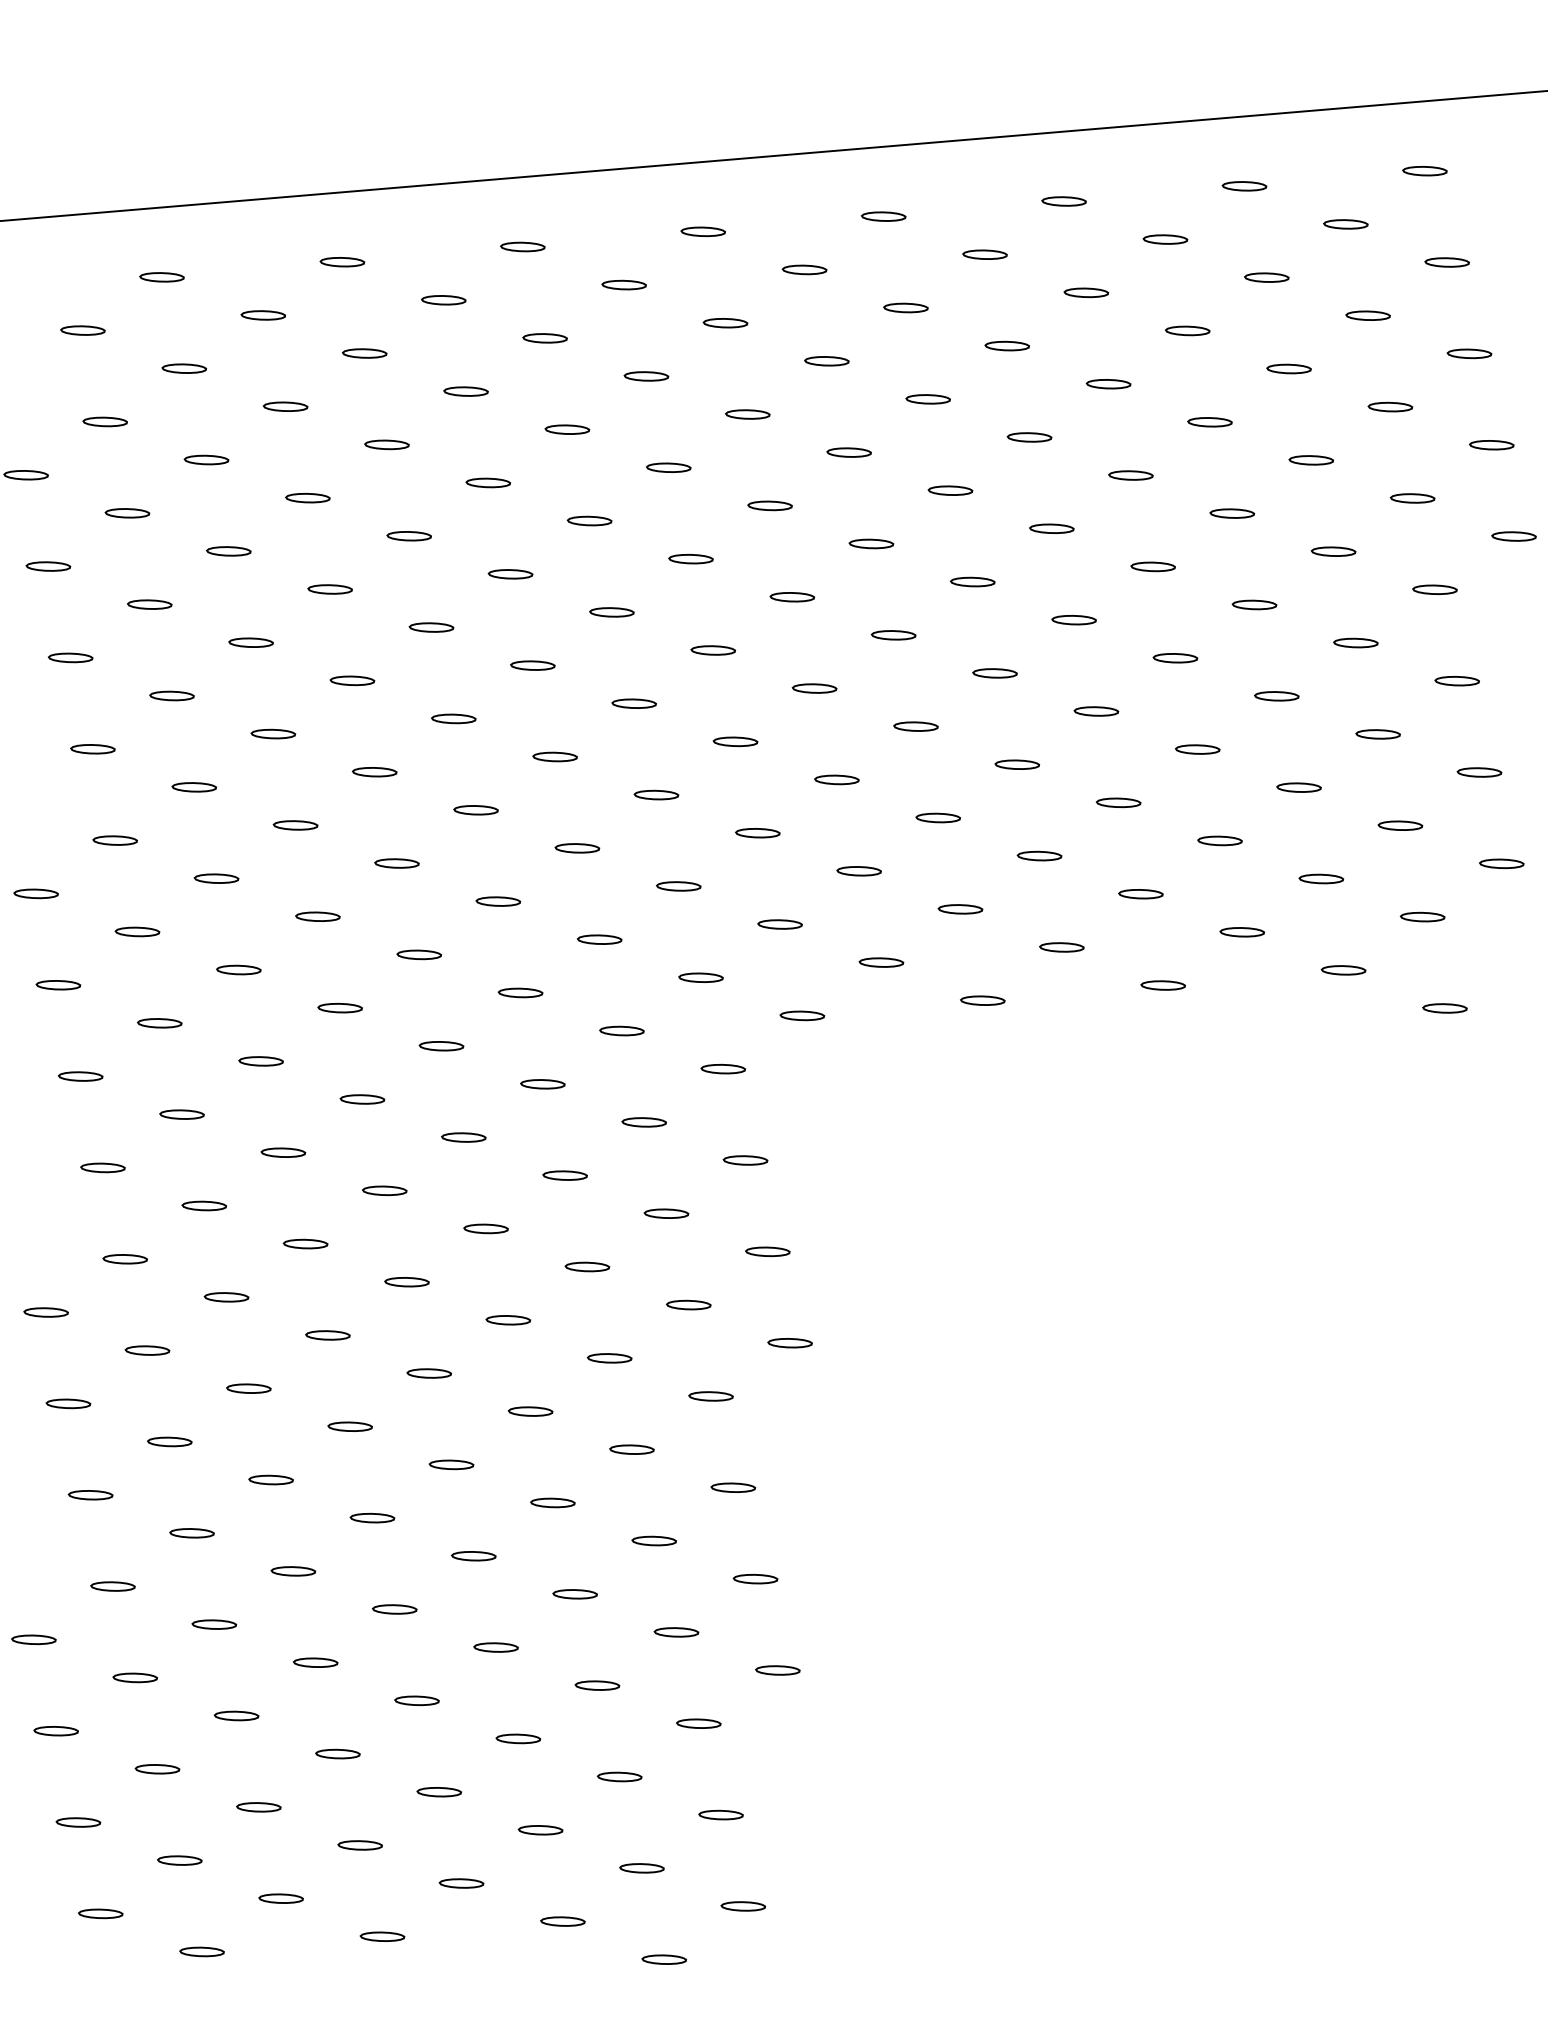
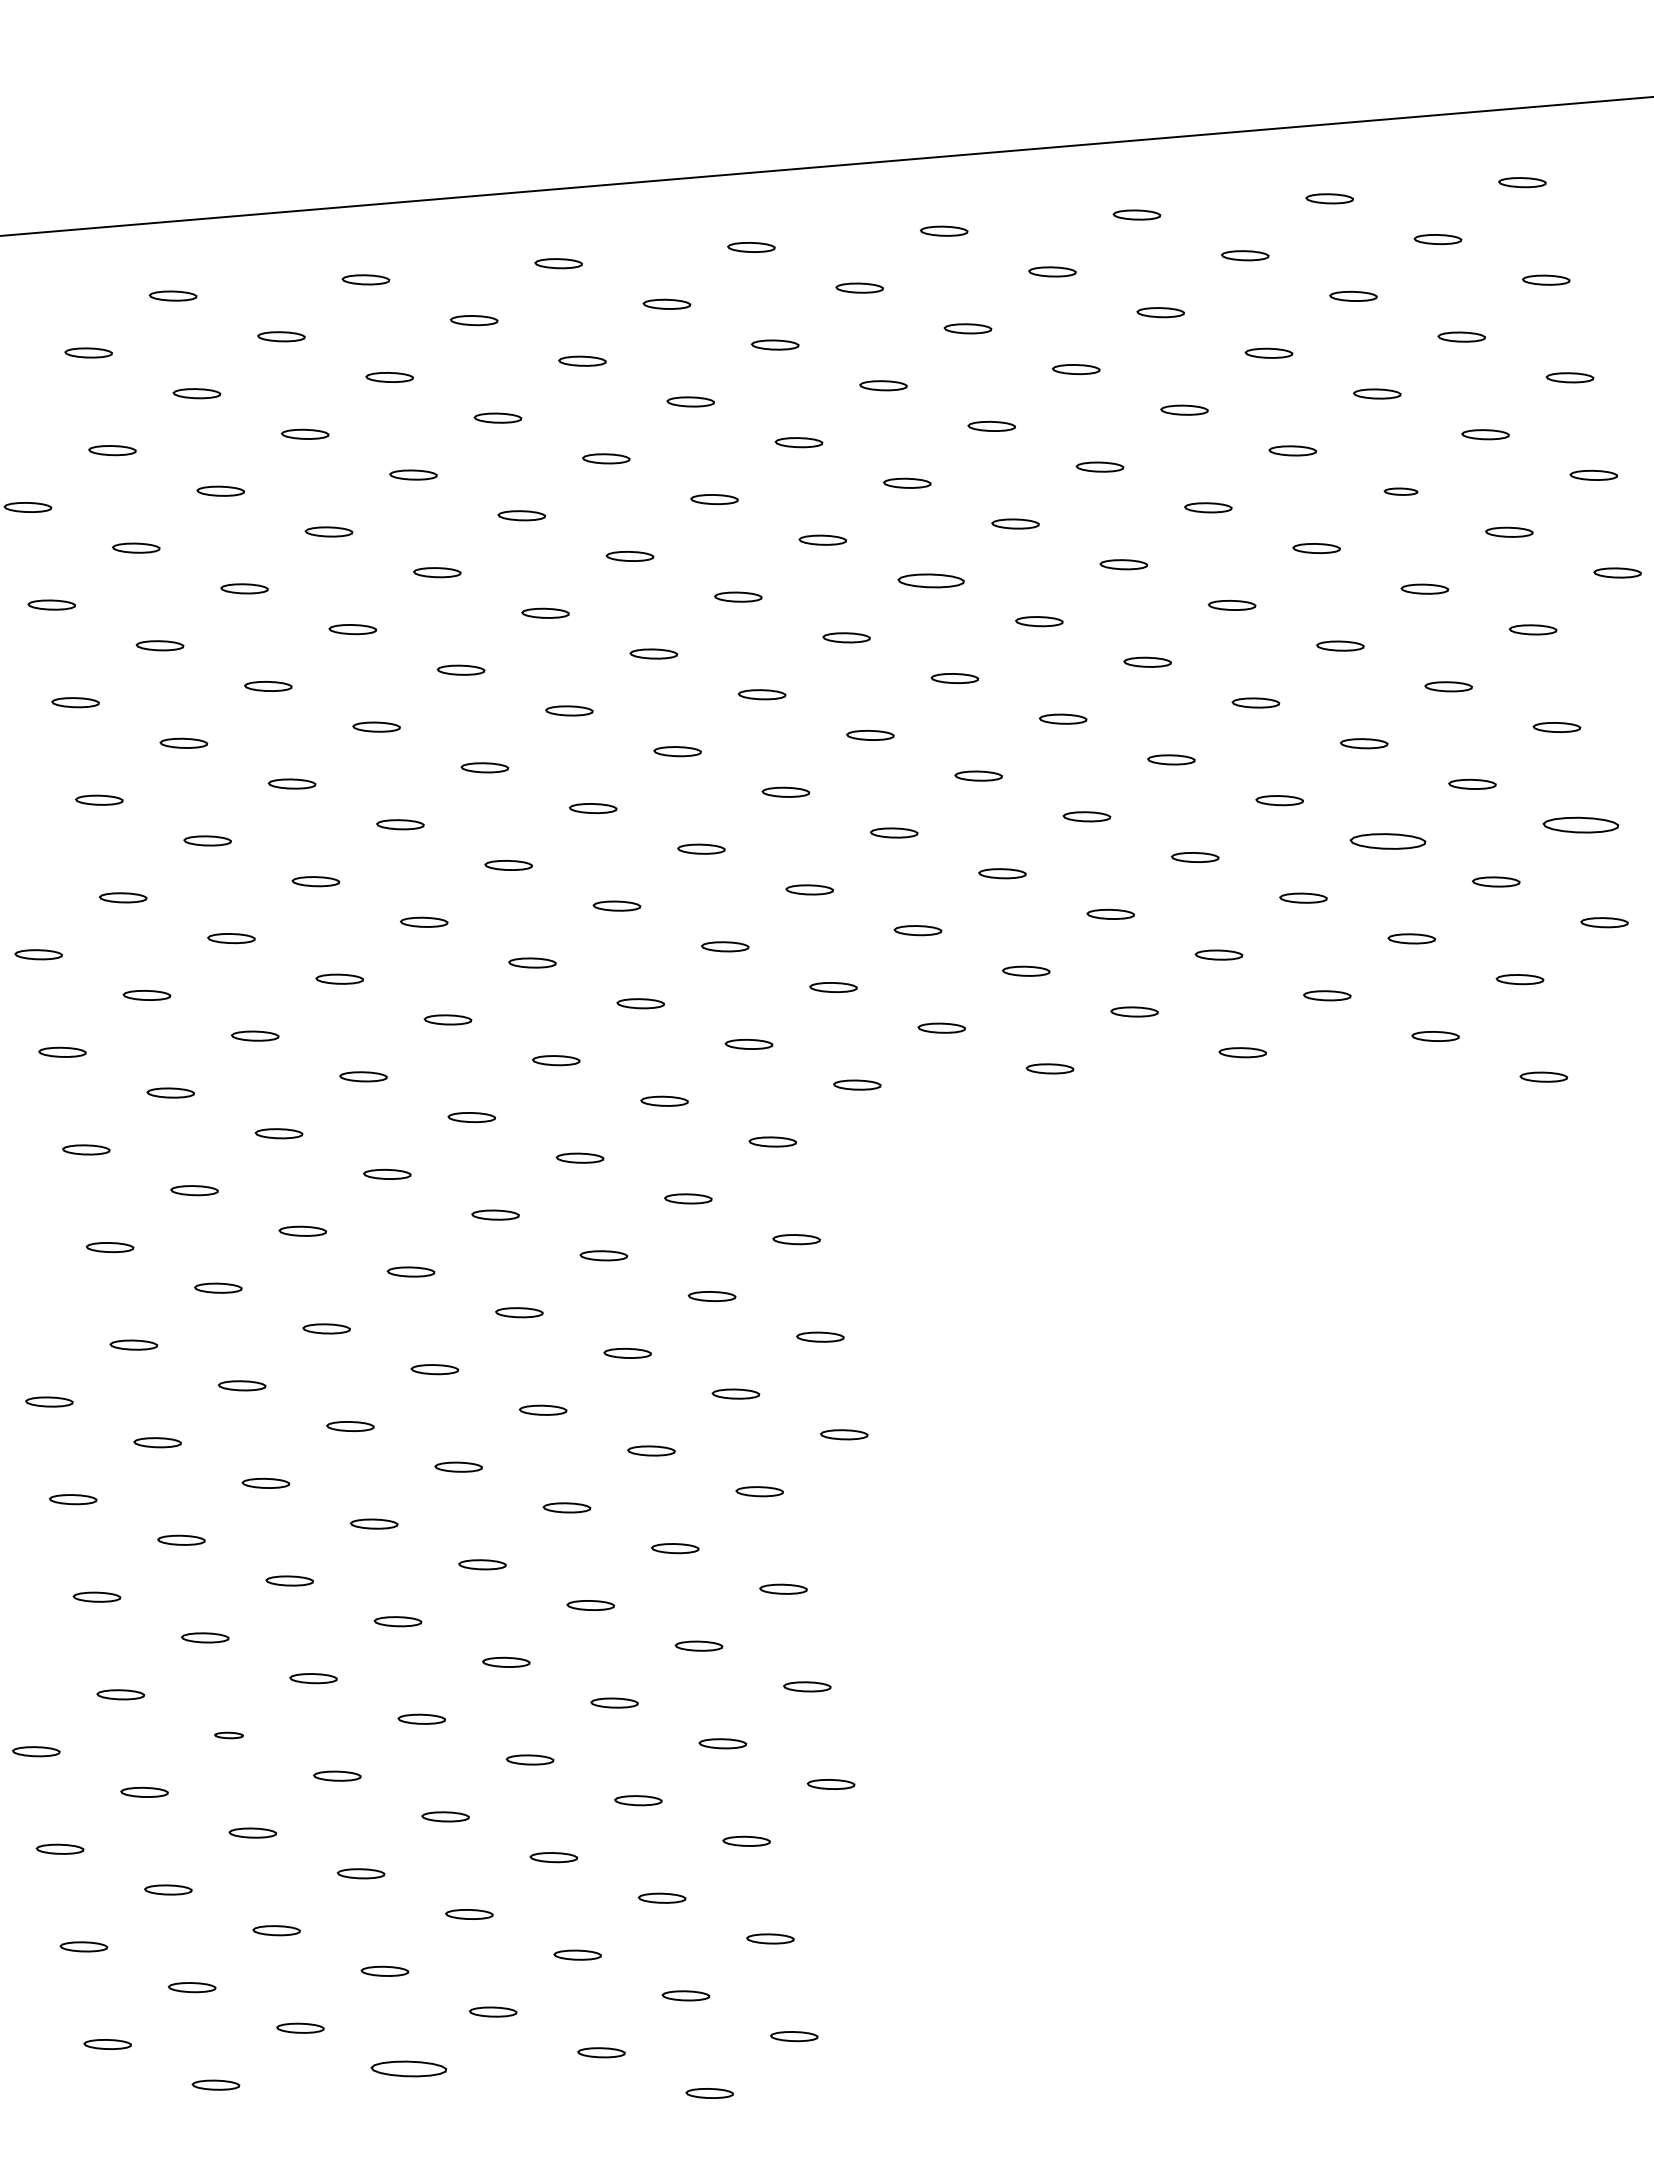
part: (1310, 460) -> (1400, 491), size x0.7
part: (870, 543) -> (930, 580), size x1.4
part: (1479, 771) -> (1580, 824), size x1.6
part: (1298, 786) -> (1387, 840), size x1.6
part: (213, 1624) -> (228, 1735), size x0.6
part: (382, 1936) -> (408, 2068), size x1.6

